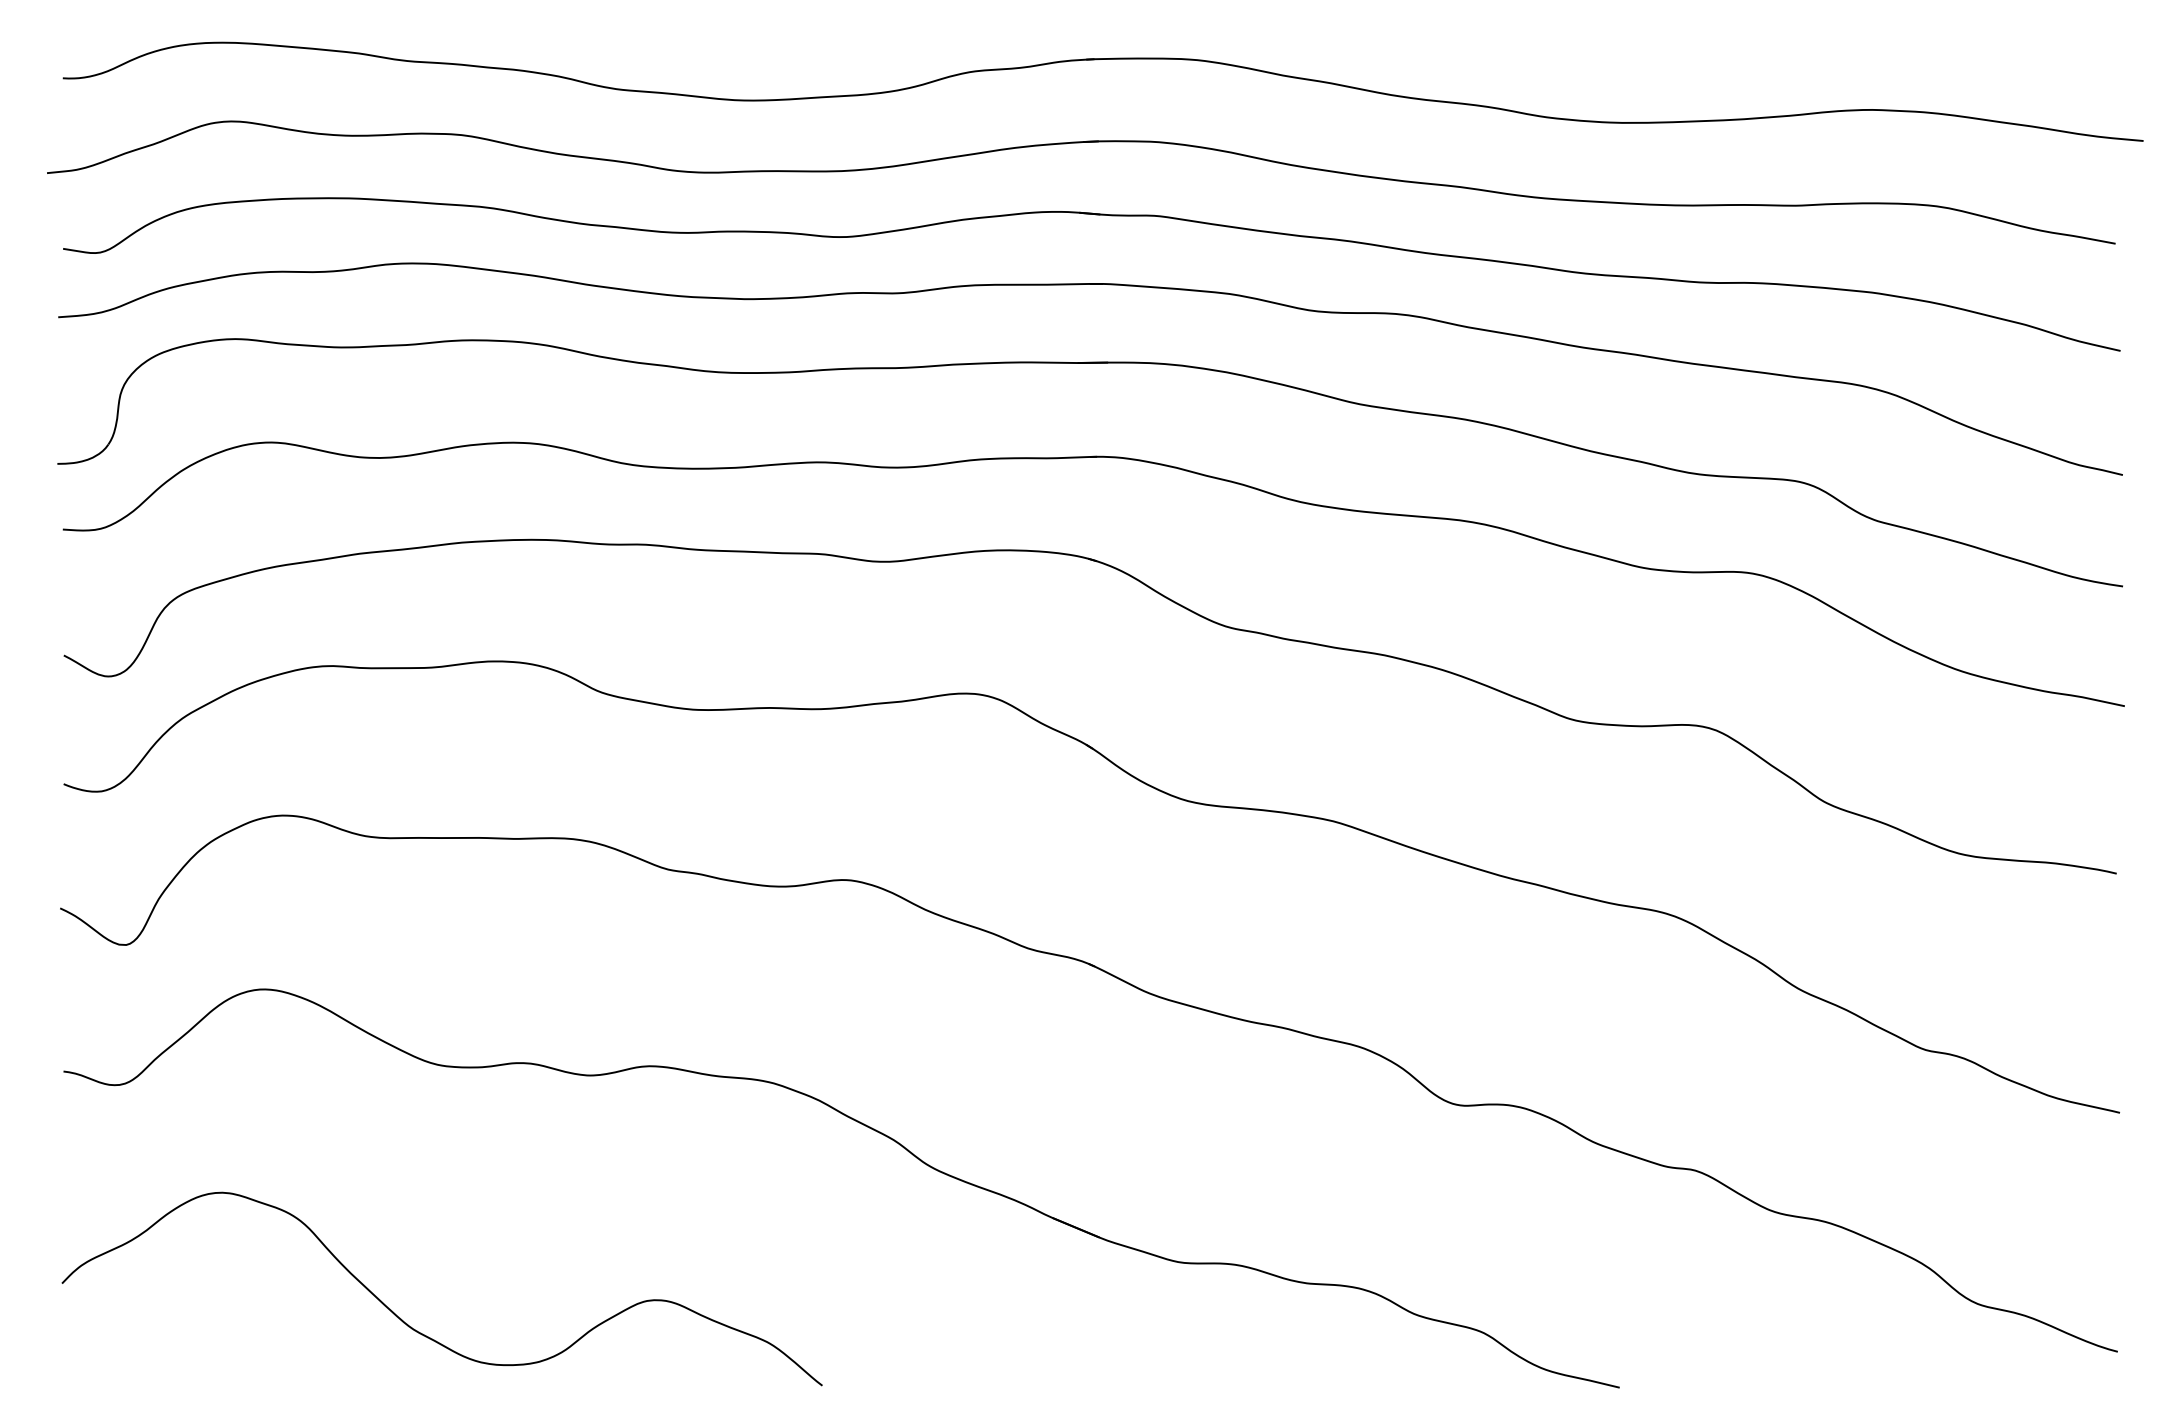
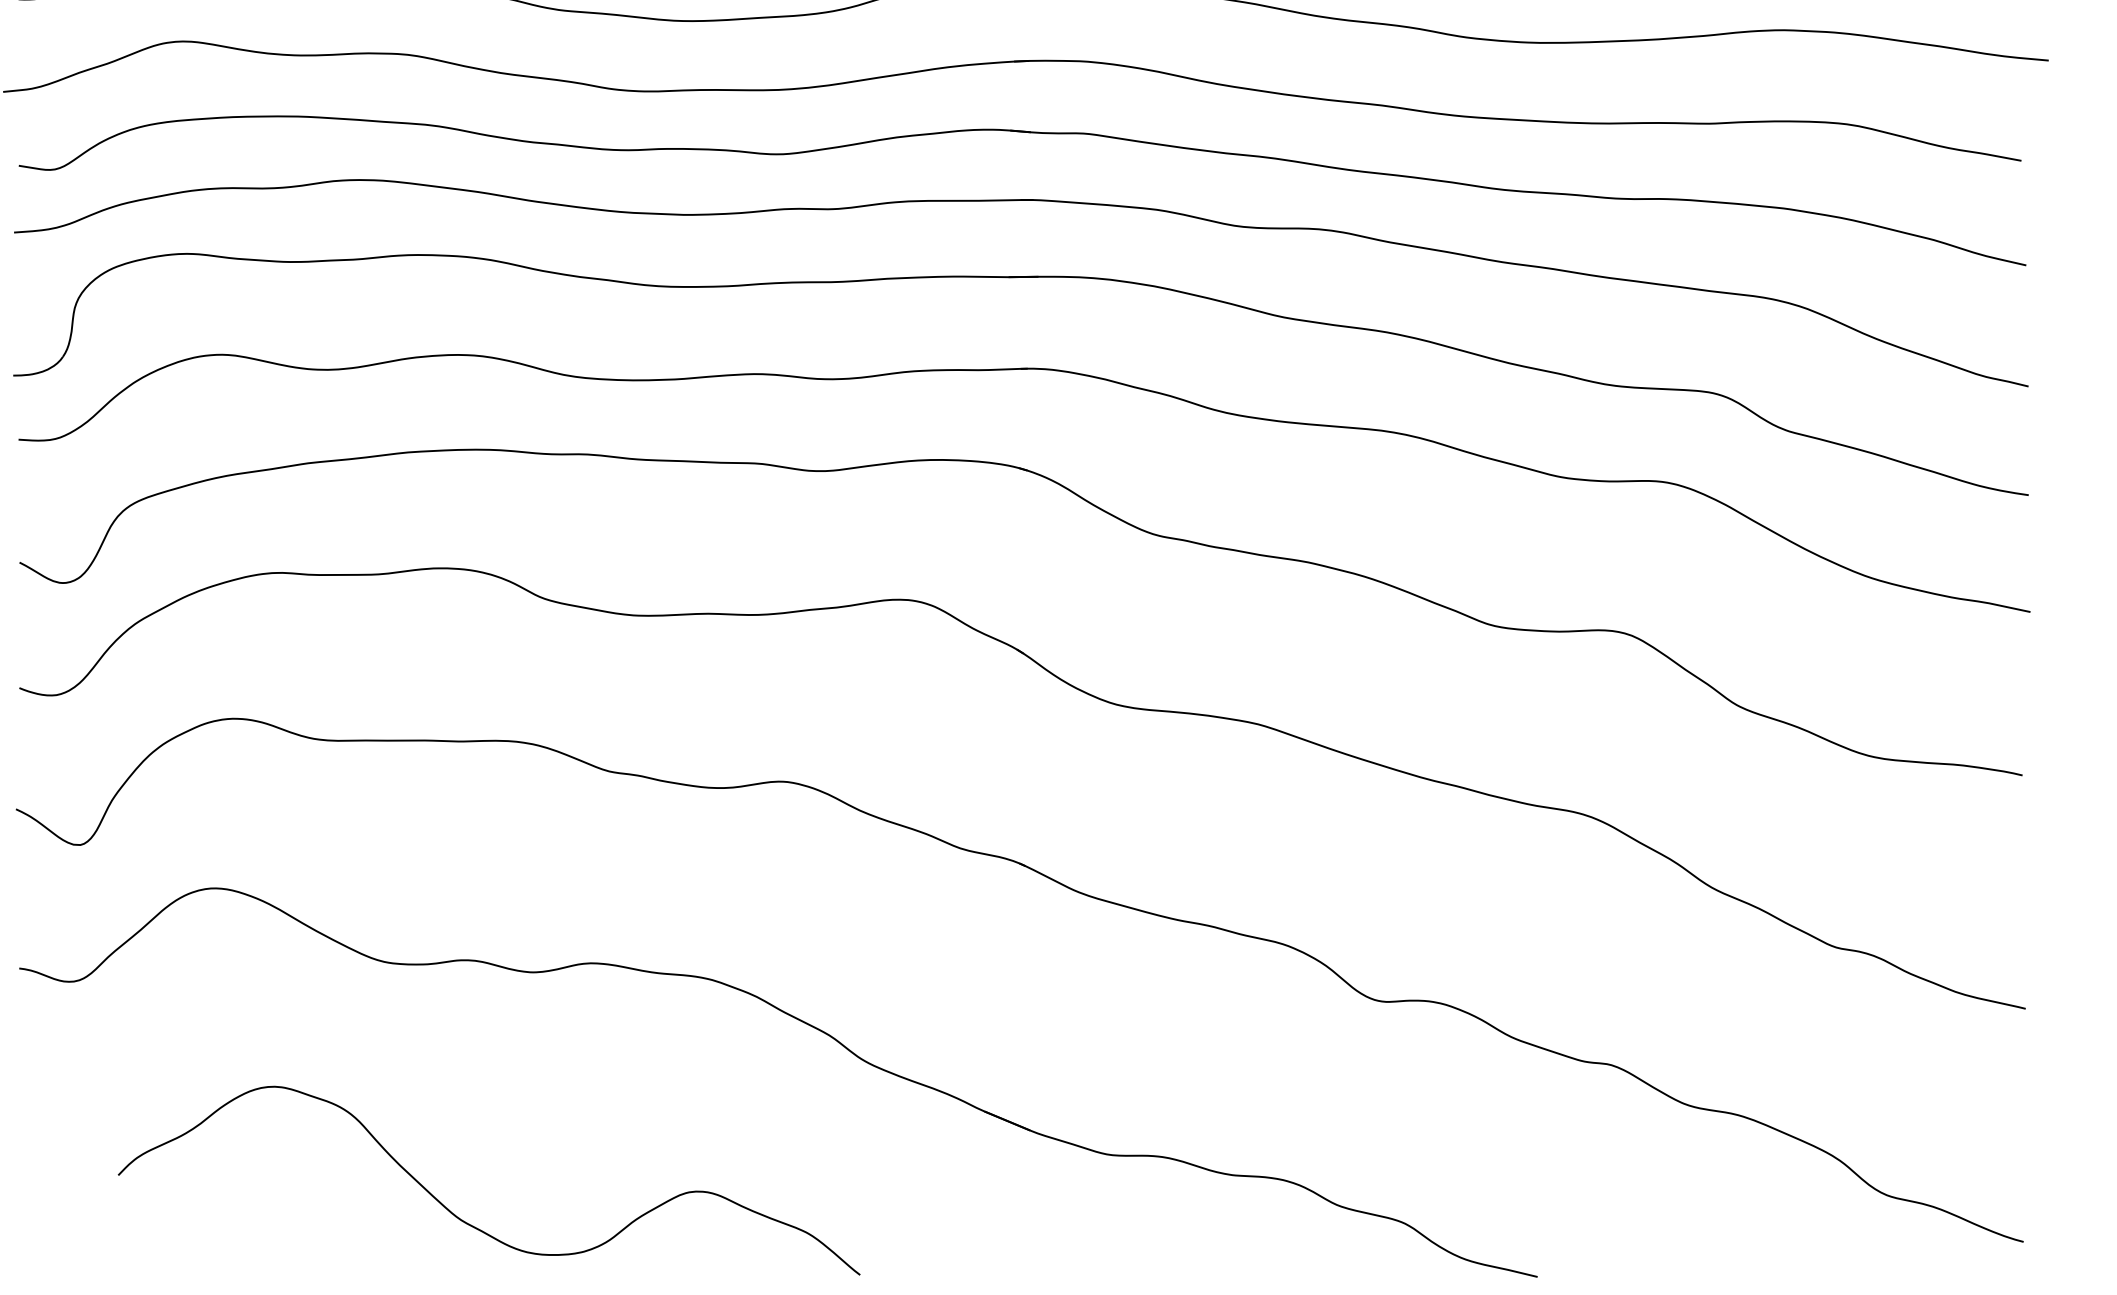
curve: (419, 1331) -> (467, 1222), moved

